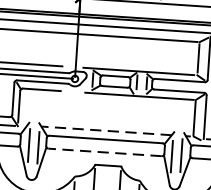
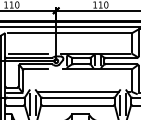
line: (107, 131) -> (78, 92), dashed -> solid
line: (104, 152) -> (77, 105), dashed -> solid

